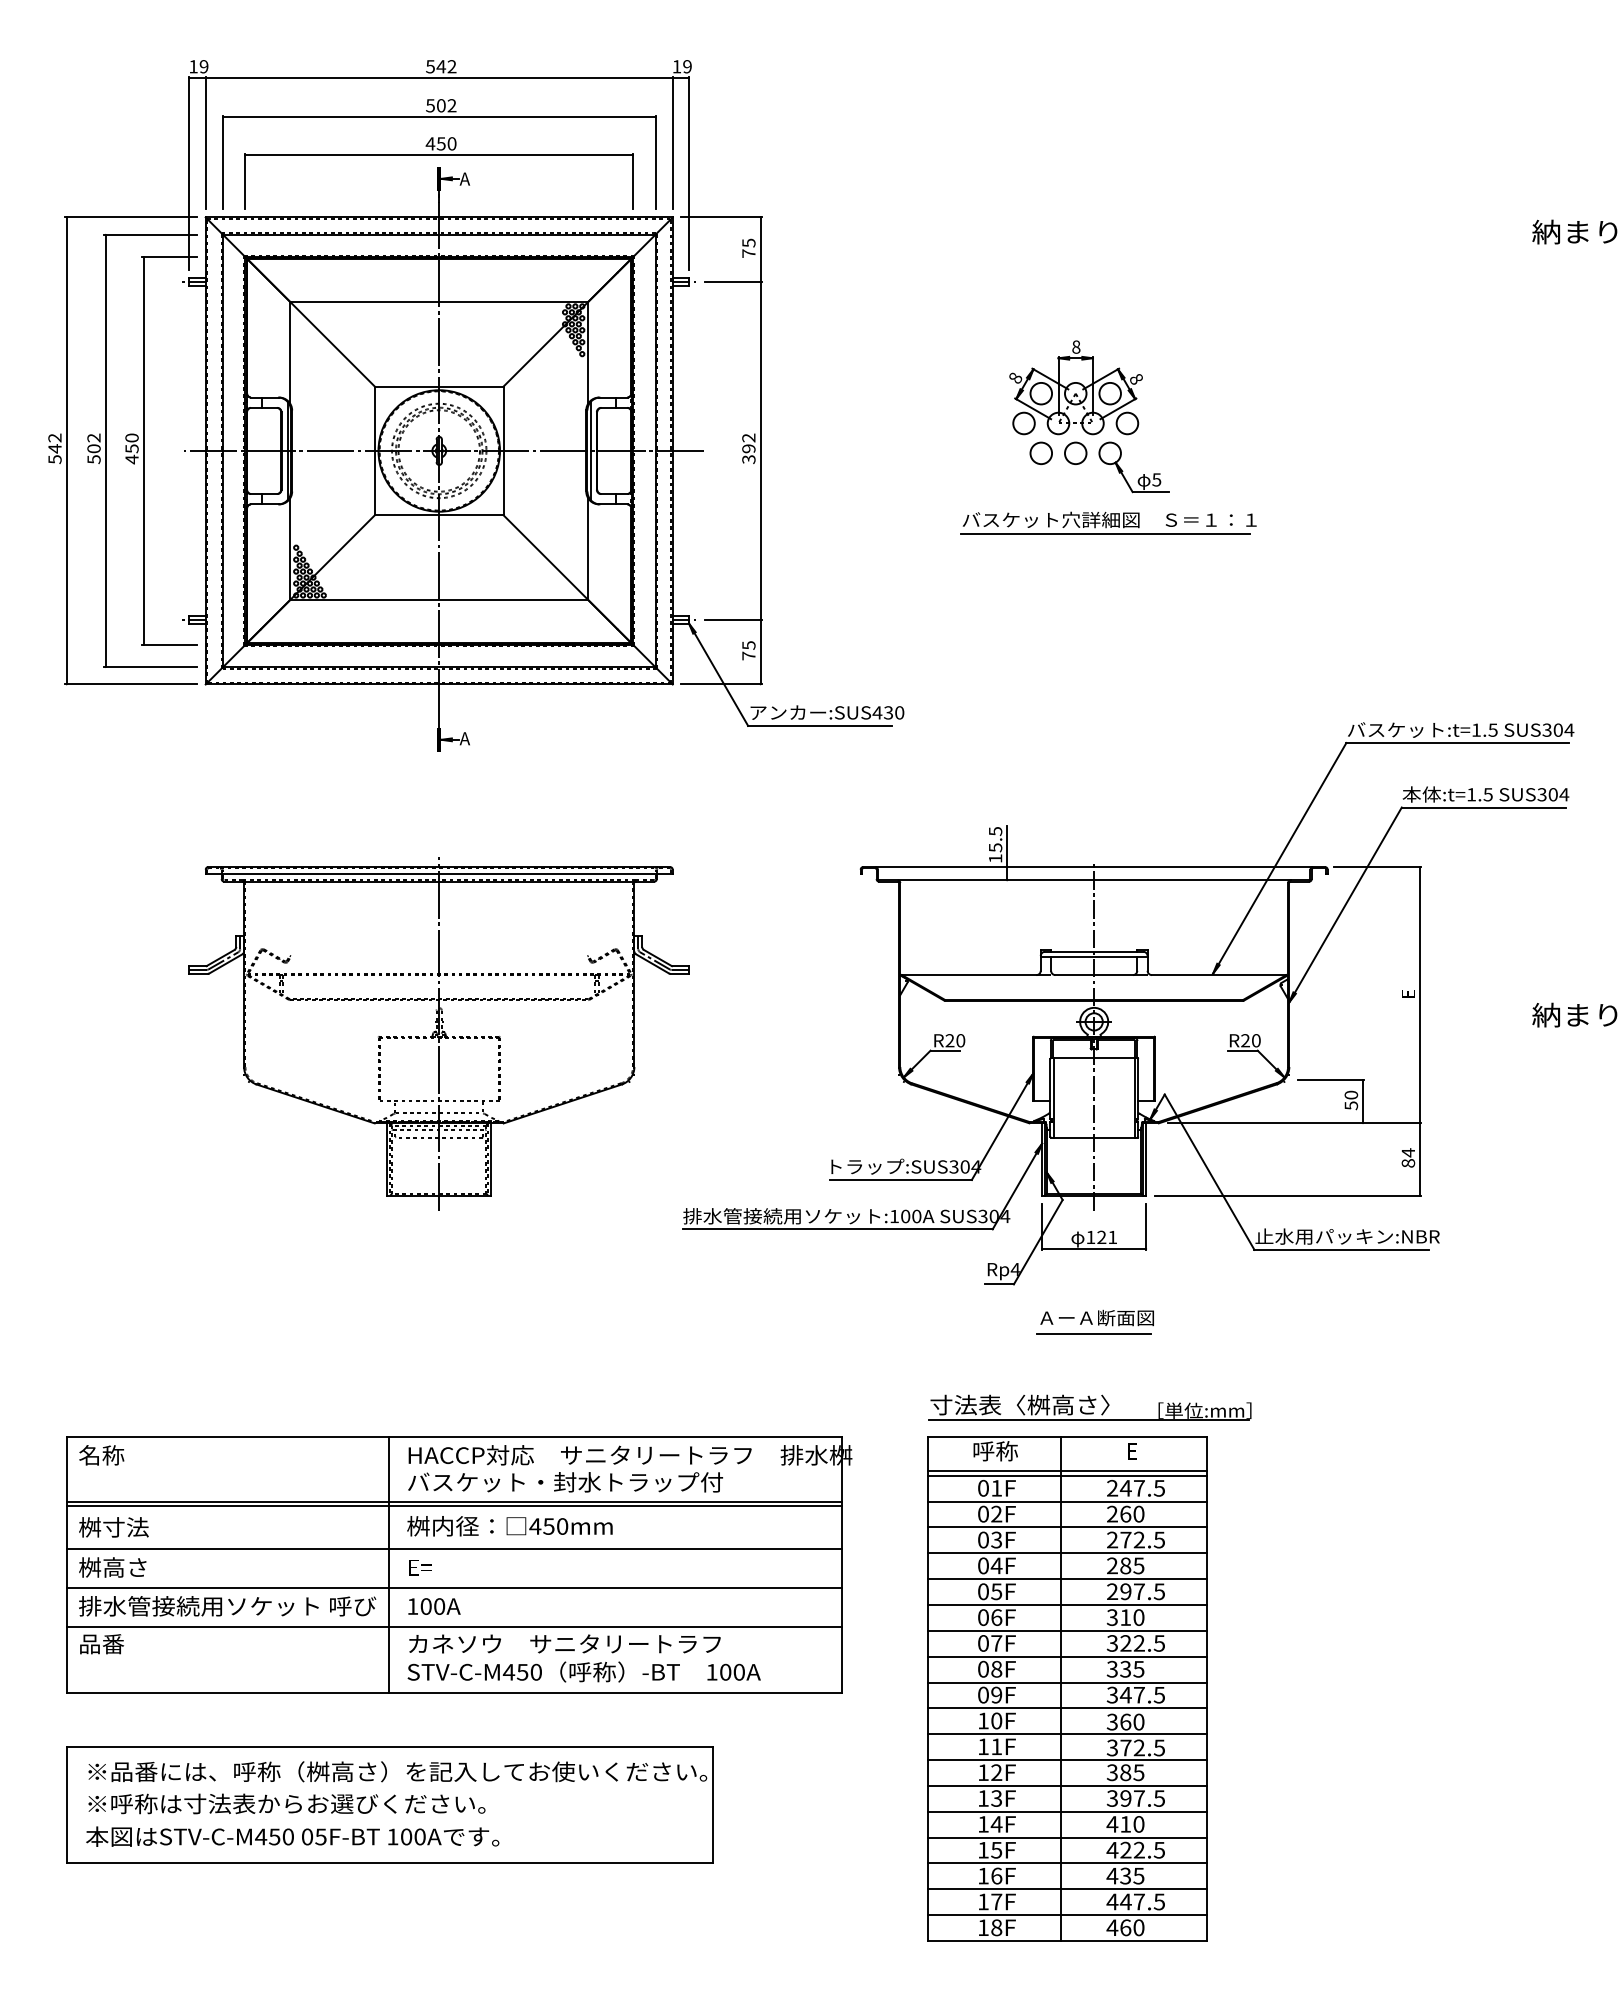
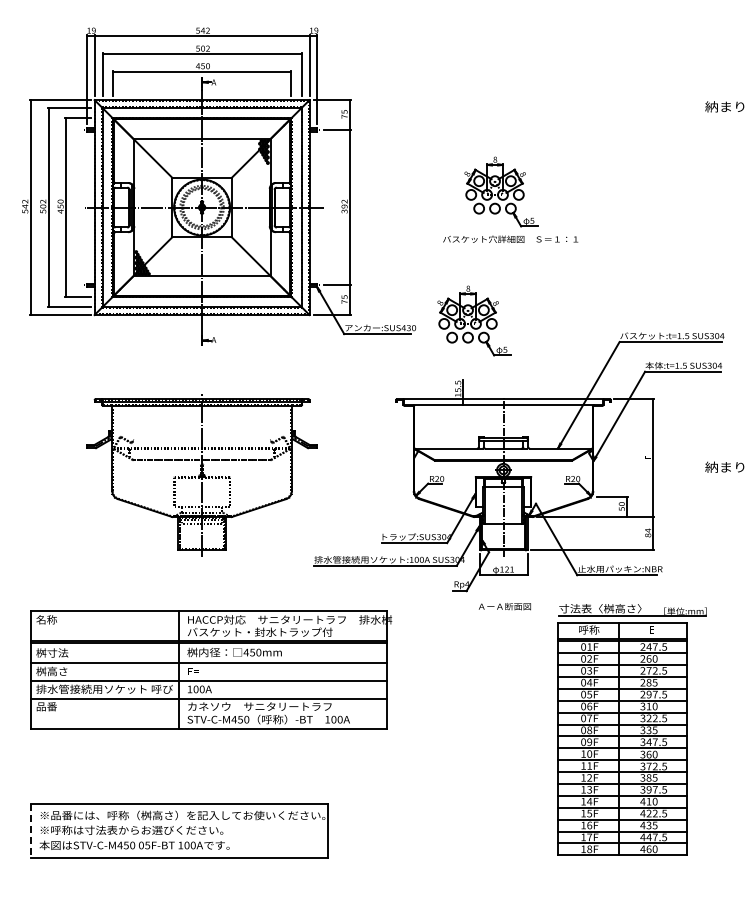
line: (1104, 533) -> (508, 245), removed
part: (1031, 696) -> (474, 320), added
line: (1094, 1332) -> (503, 613), removed
part: (459, 1563) -> (211, 669), moved
part: (1087, 1667) -> (631, 729), moved
line: (66, 1806) -> (30, 831), solid -> dashed

